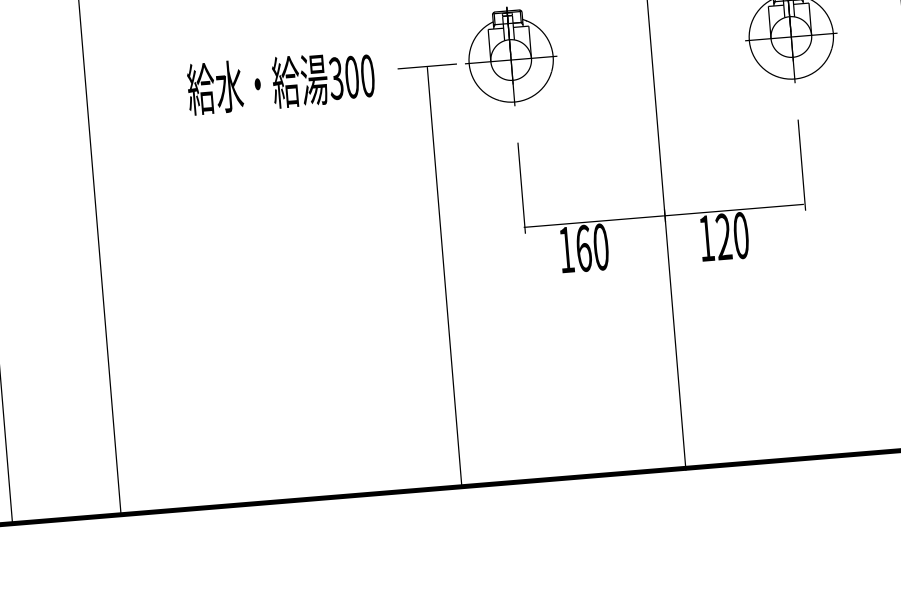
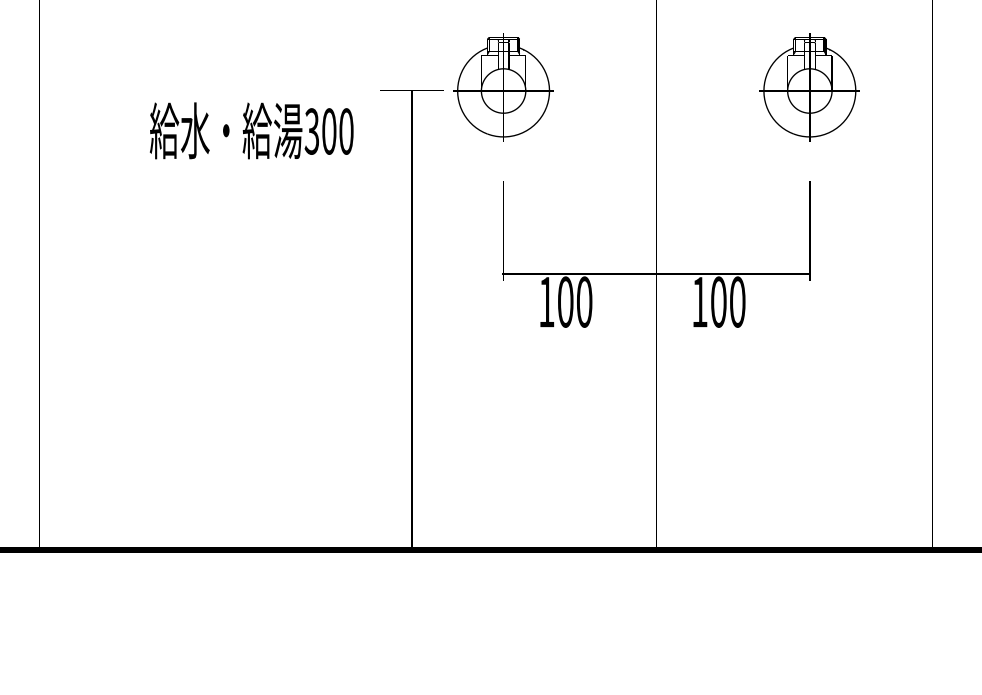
text: (280, 82) -> (251, 130), moved
text: (723, 236) -> (718, 301), 120 -> 100
text: (583, 247) -> (565, 301), 160 -> 100

